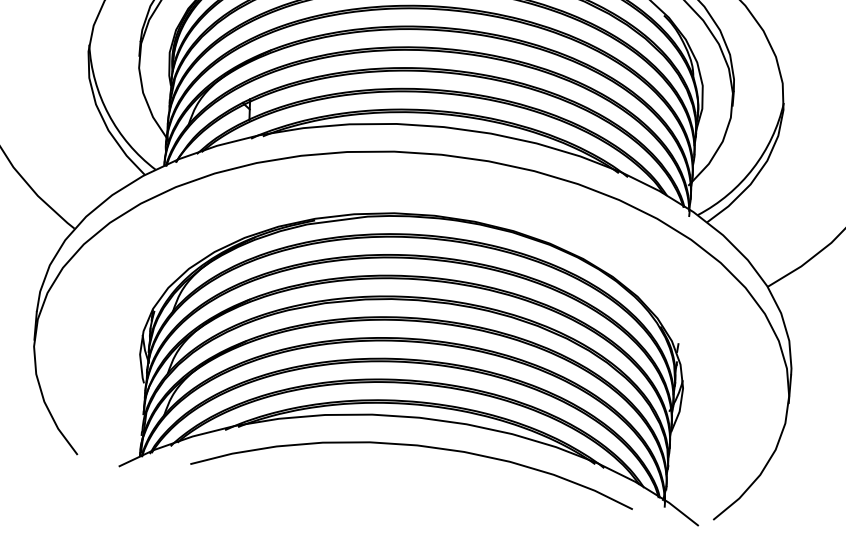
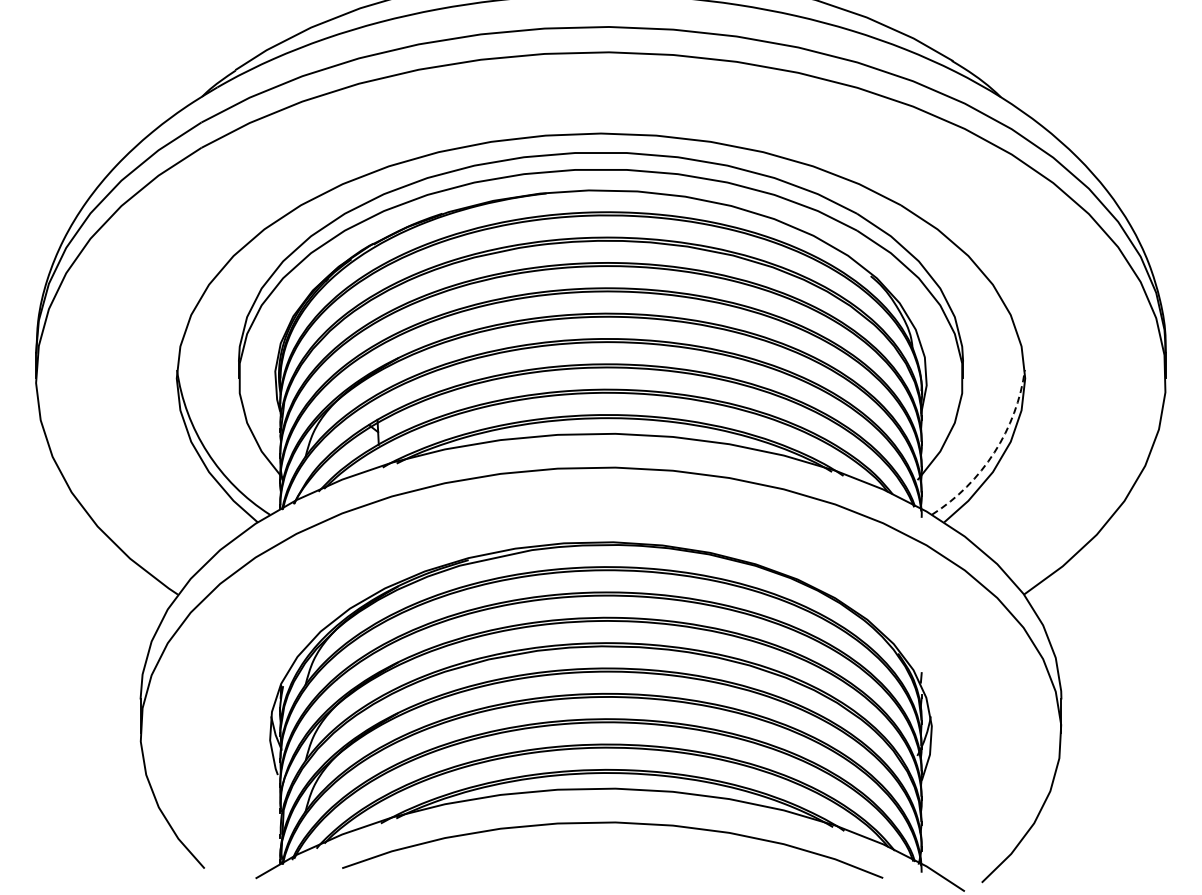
arc: (753, 168) -> (994, 452), solid -> dashed

